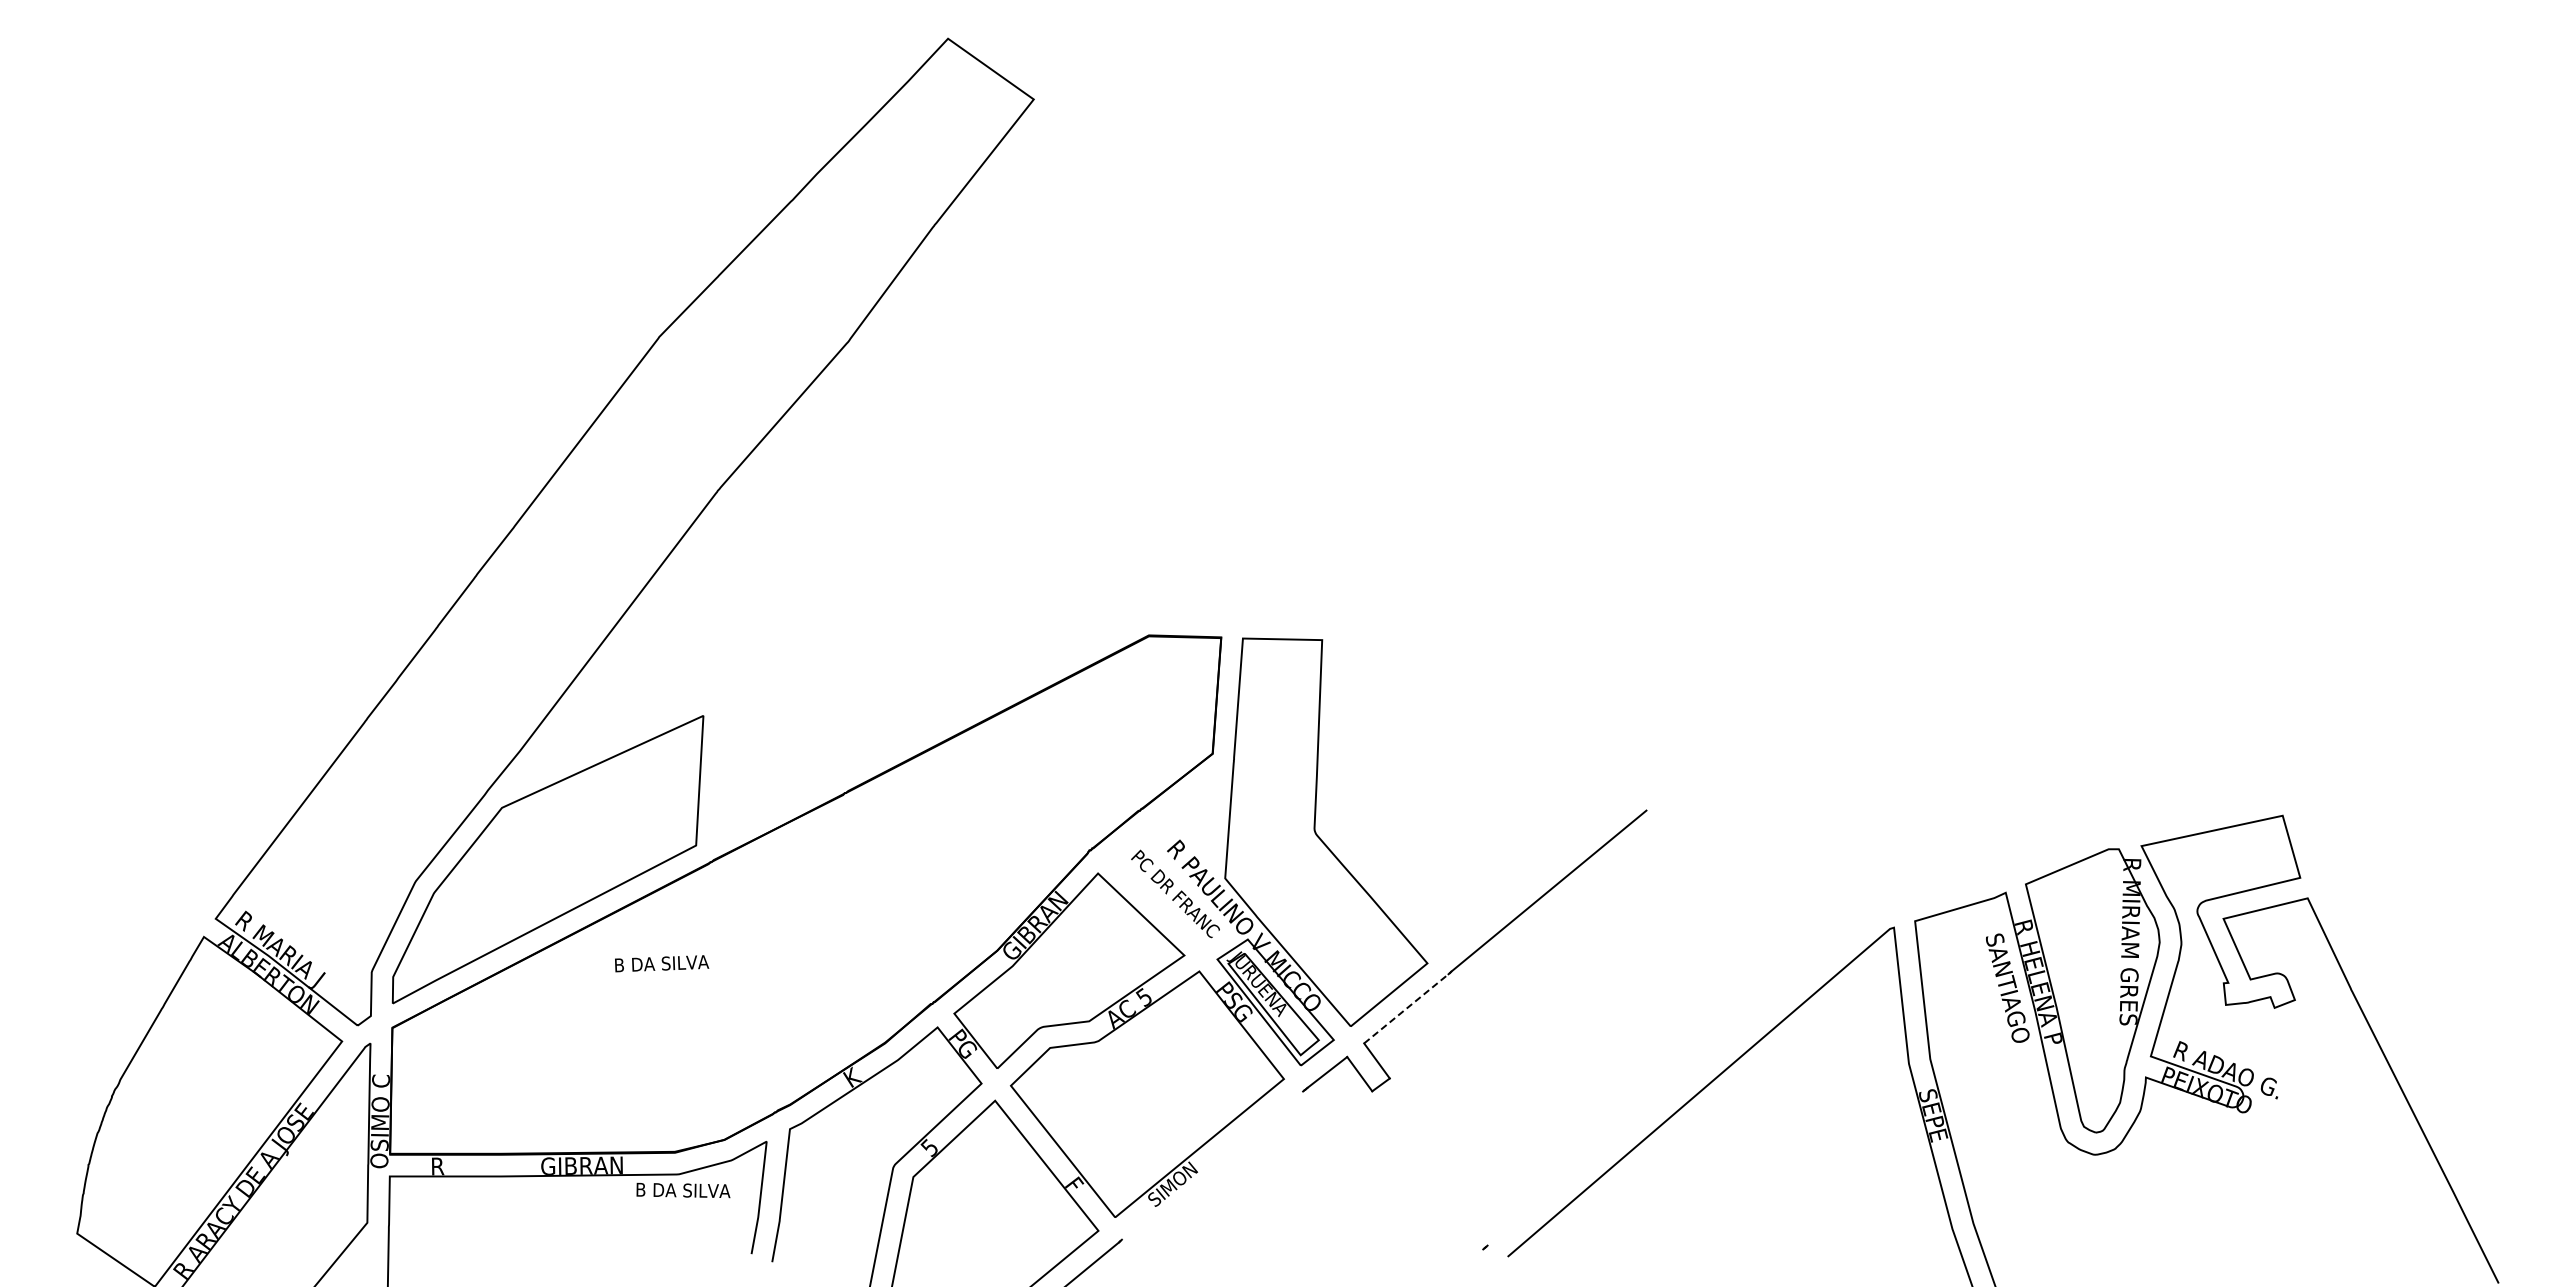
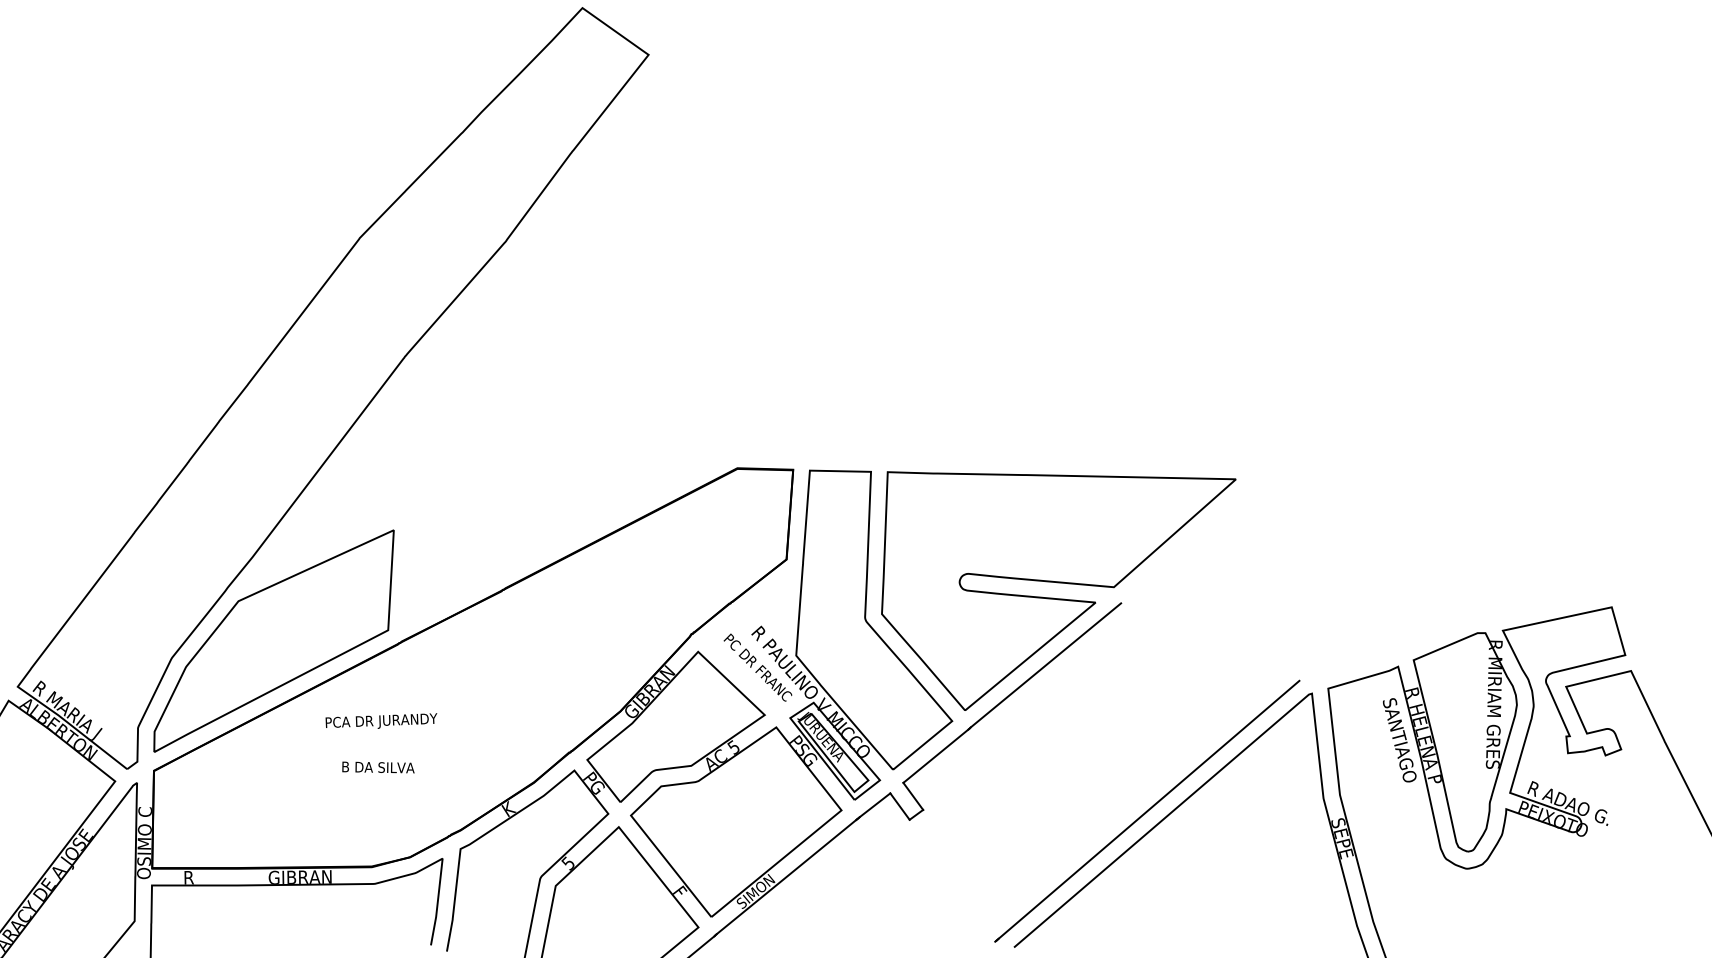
part: (1565, 784) -> (1058, 583), added
text: (687, 963) -> (381, 721), B DA SILVA -> PCA DR JURANDY
line: (1406, 1008) -> (936, 755), dashed -> solid
line: (1682, 1078) -> (1148, 809), added
line: (1212, 1165) -> (786, 877), added
text: (683, 1190) -> (378, 767), moved

